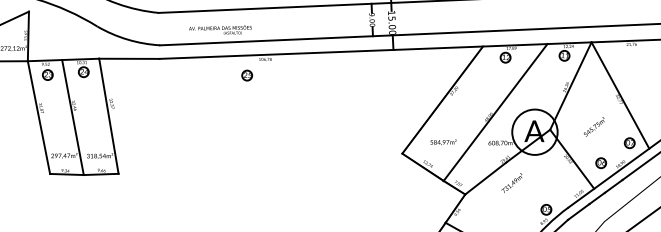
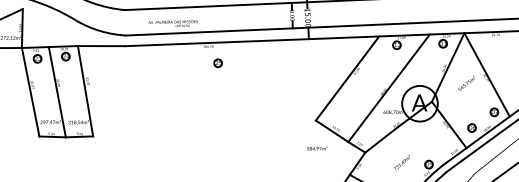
part: (246, 75) -> (217, 63), moved
text: (594, 126) -> (466, 83), moved
text: (443, 142) -> (317, 148), moved
text: (511, 182) -> (401, 162), moved

